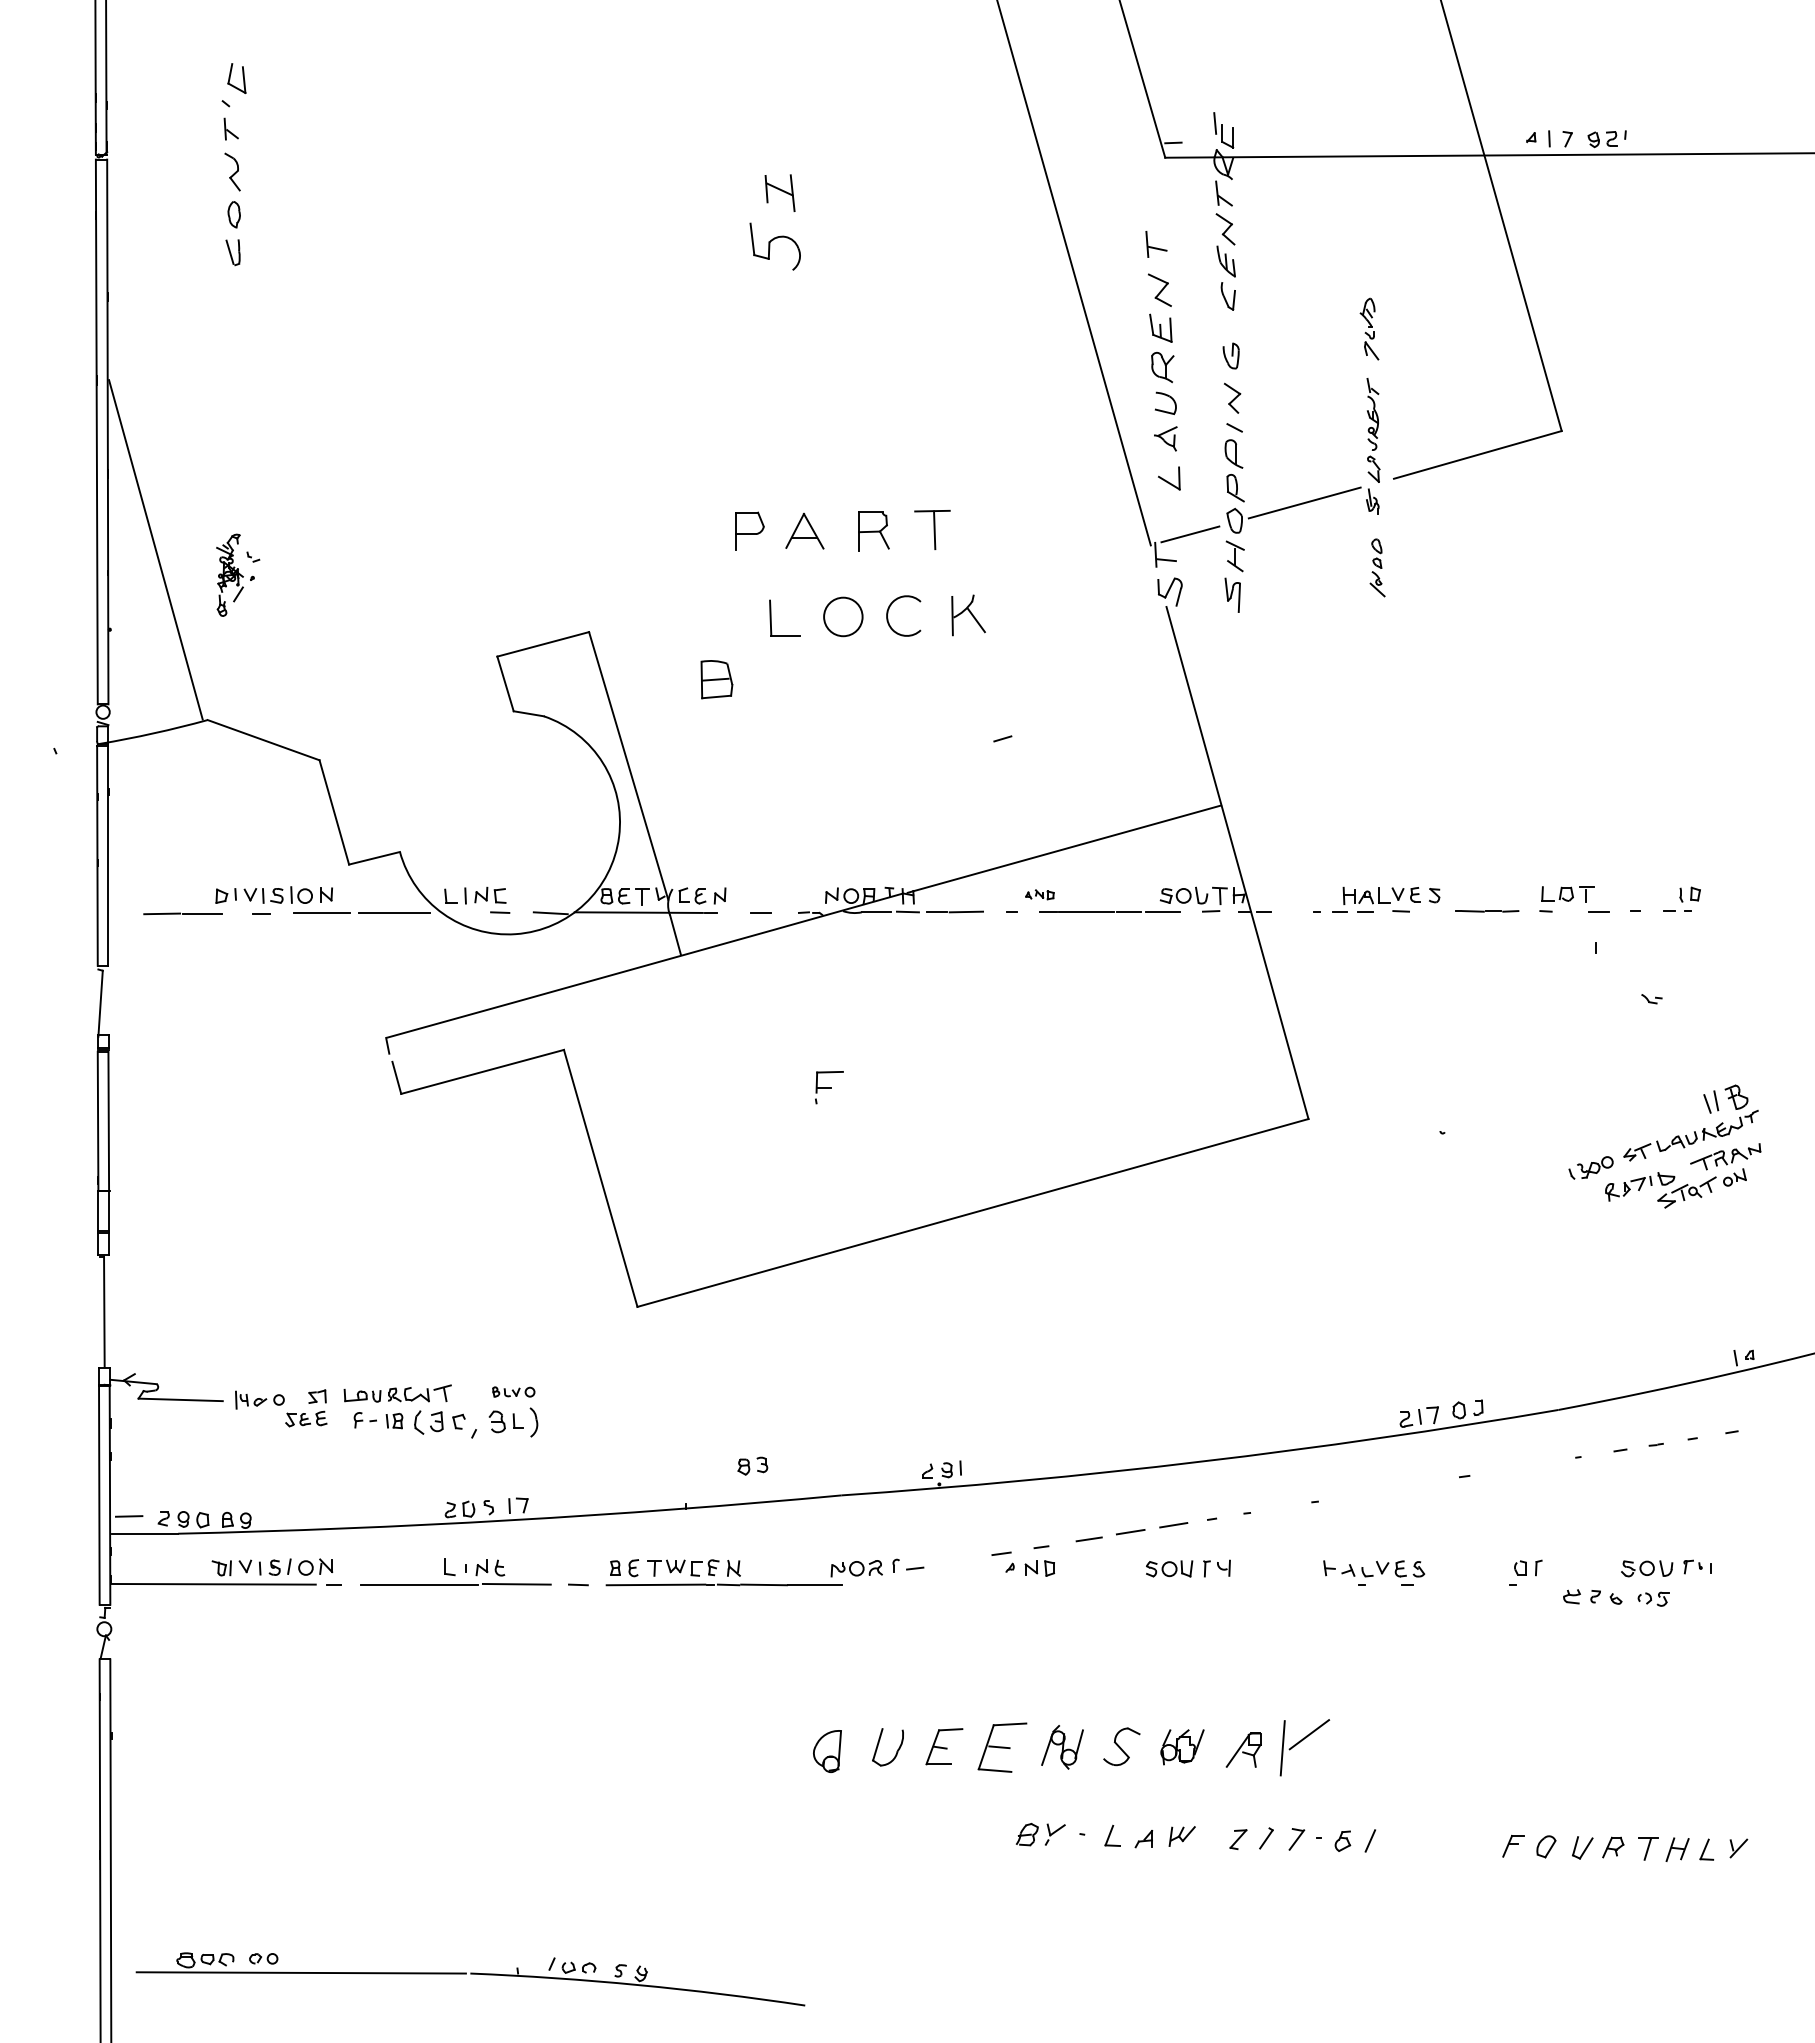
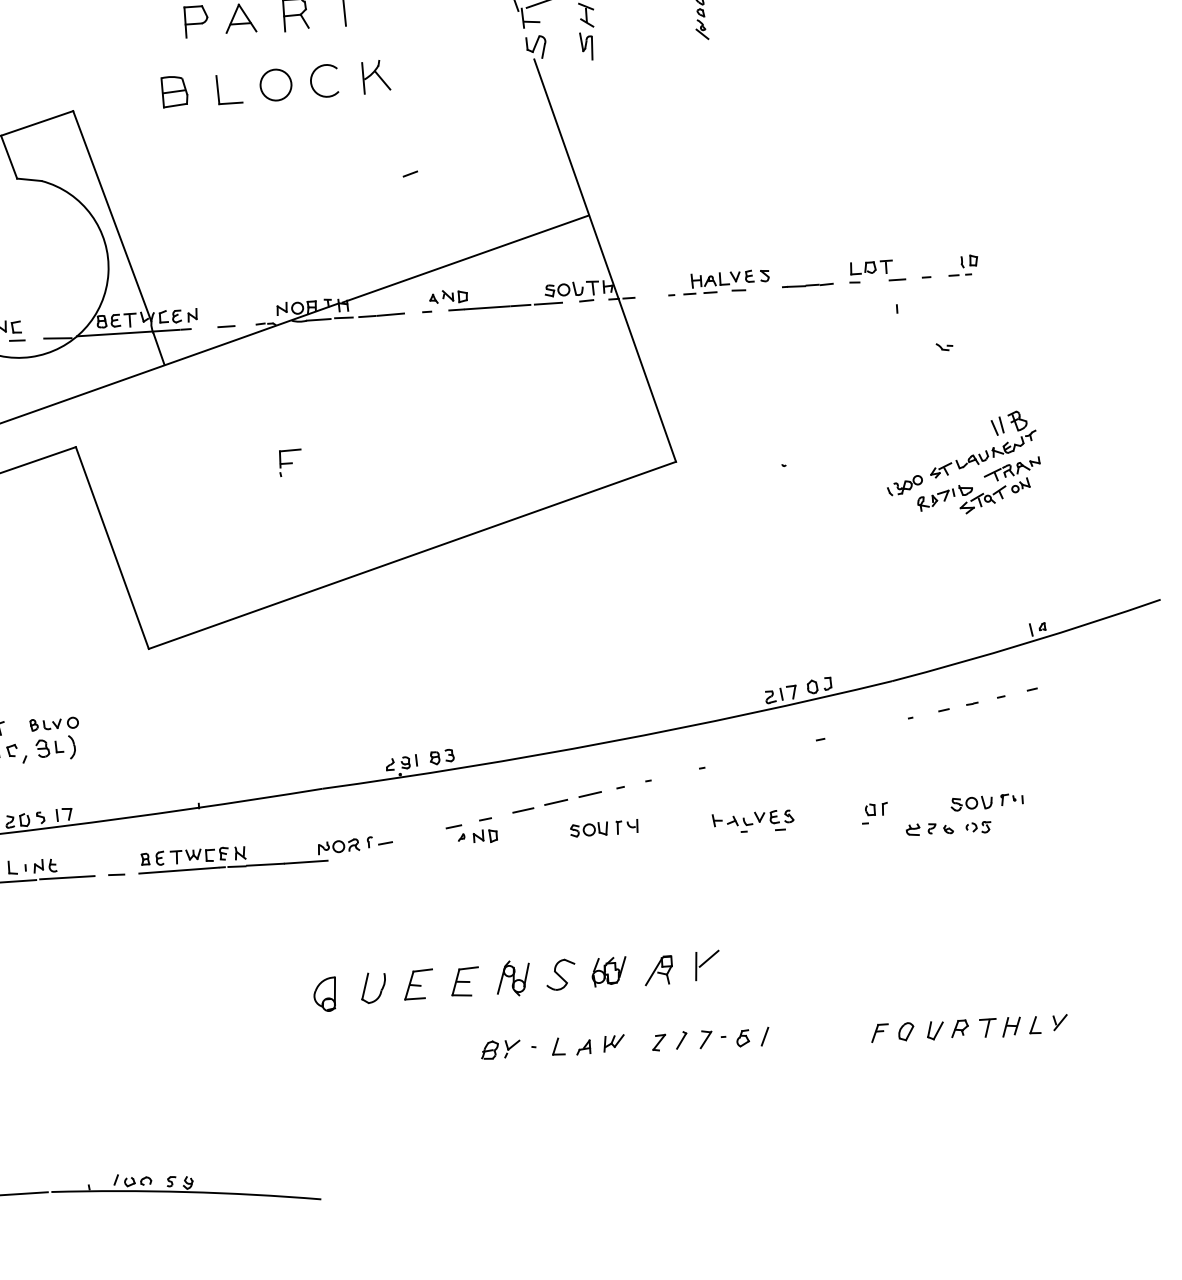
part: (716, 679) -> (174, 91), moved
part: (1039, 894) -> (448, 296), size x1.67
part: (513, 1391) -> (54, 723), size x1.43
part: (752, 1465) -> (441, 756), moved
part: (1002, 1747) -> (465, 981), size x0.71
part: (1304, 1747) -> (707, 965), size x0.62

